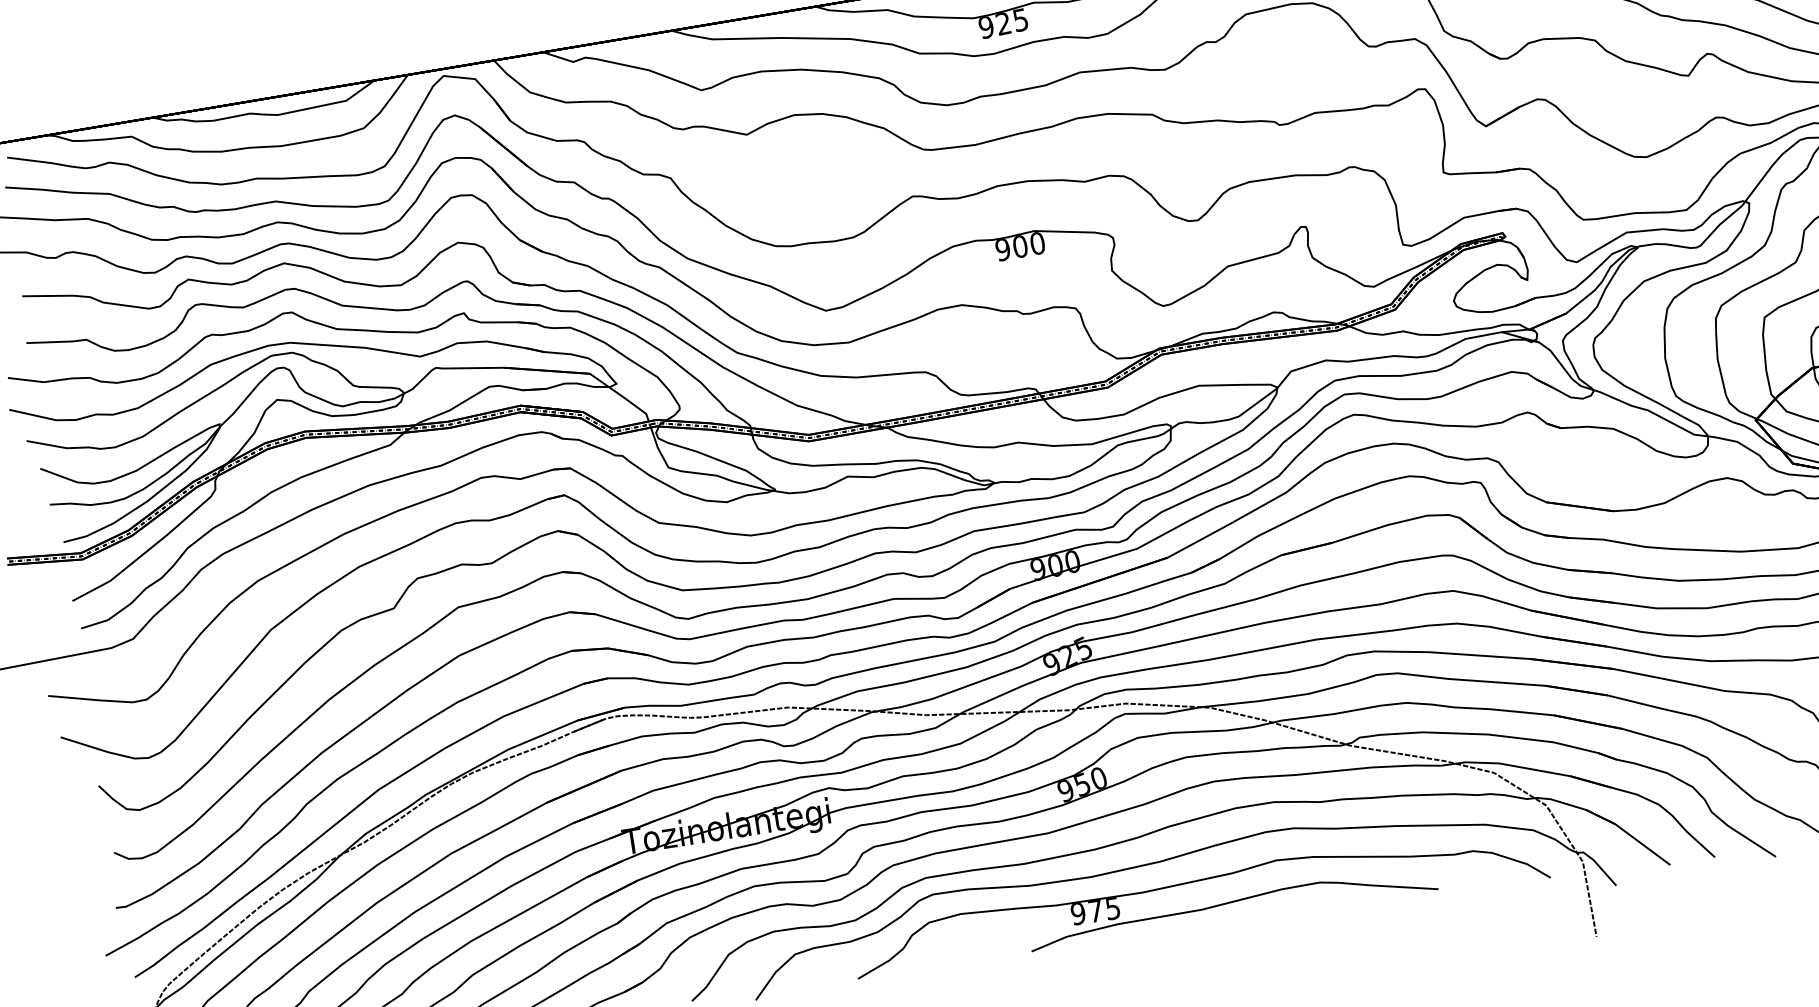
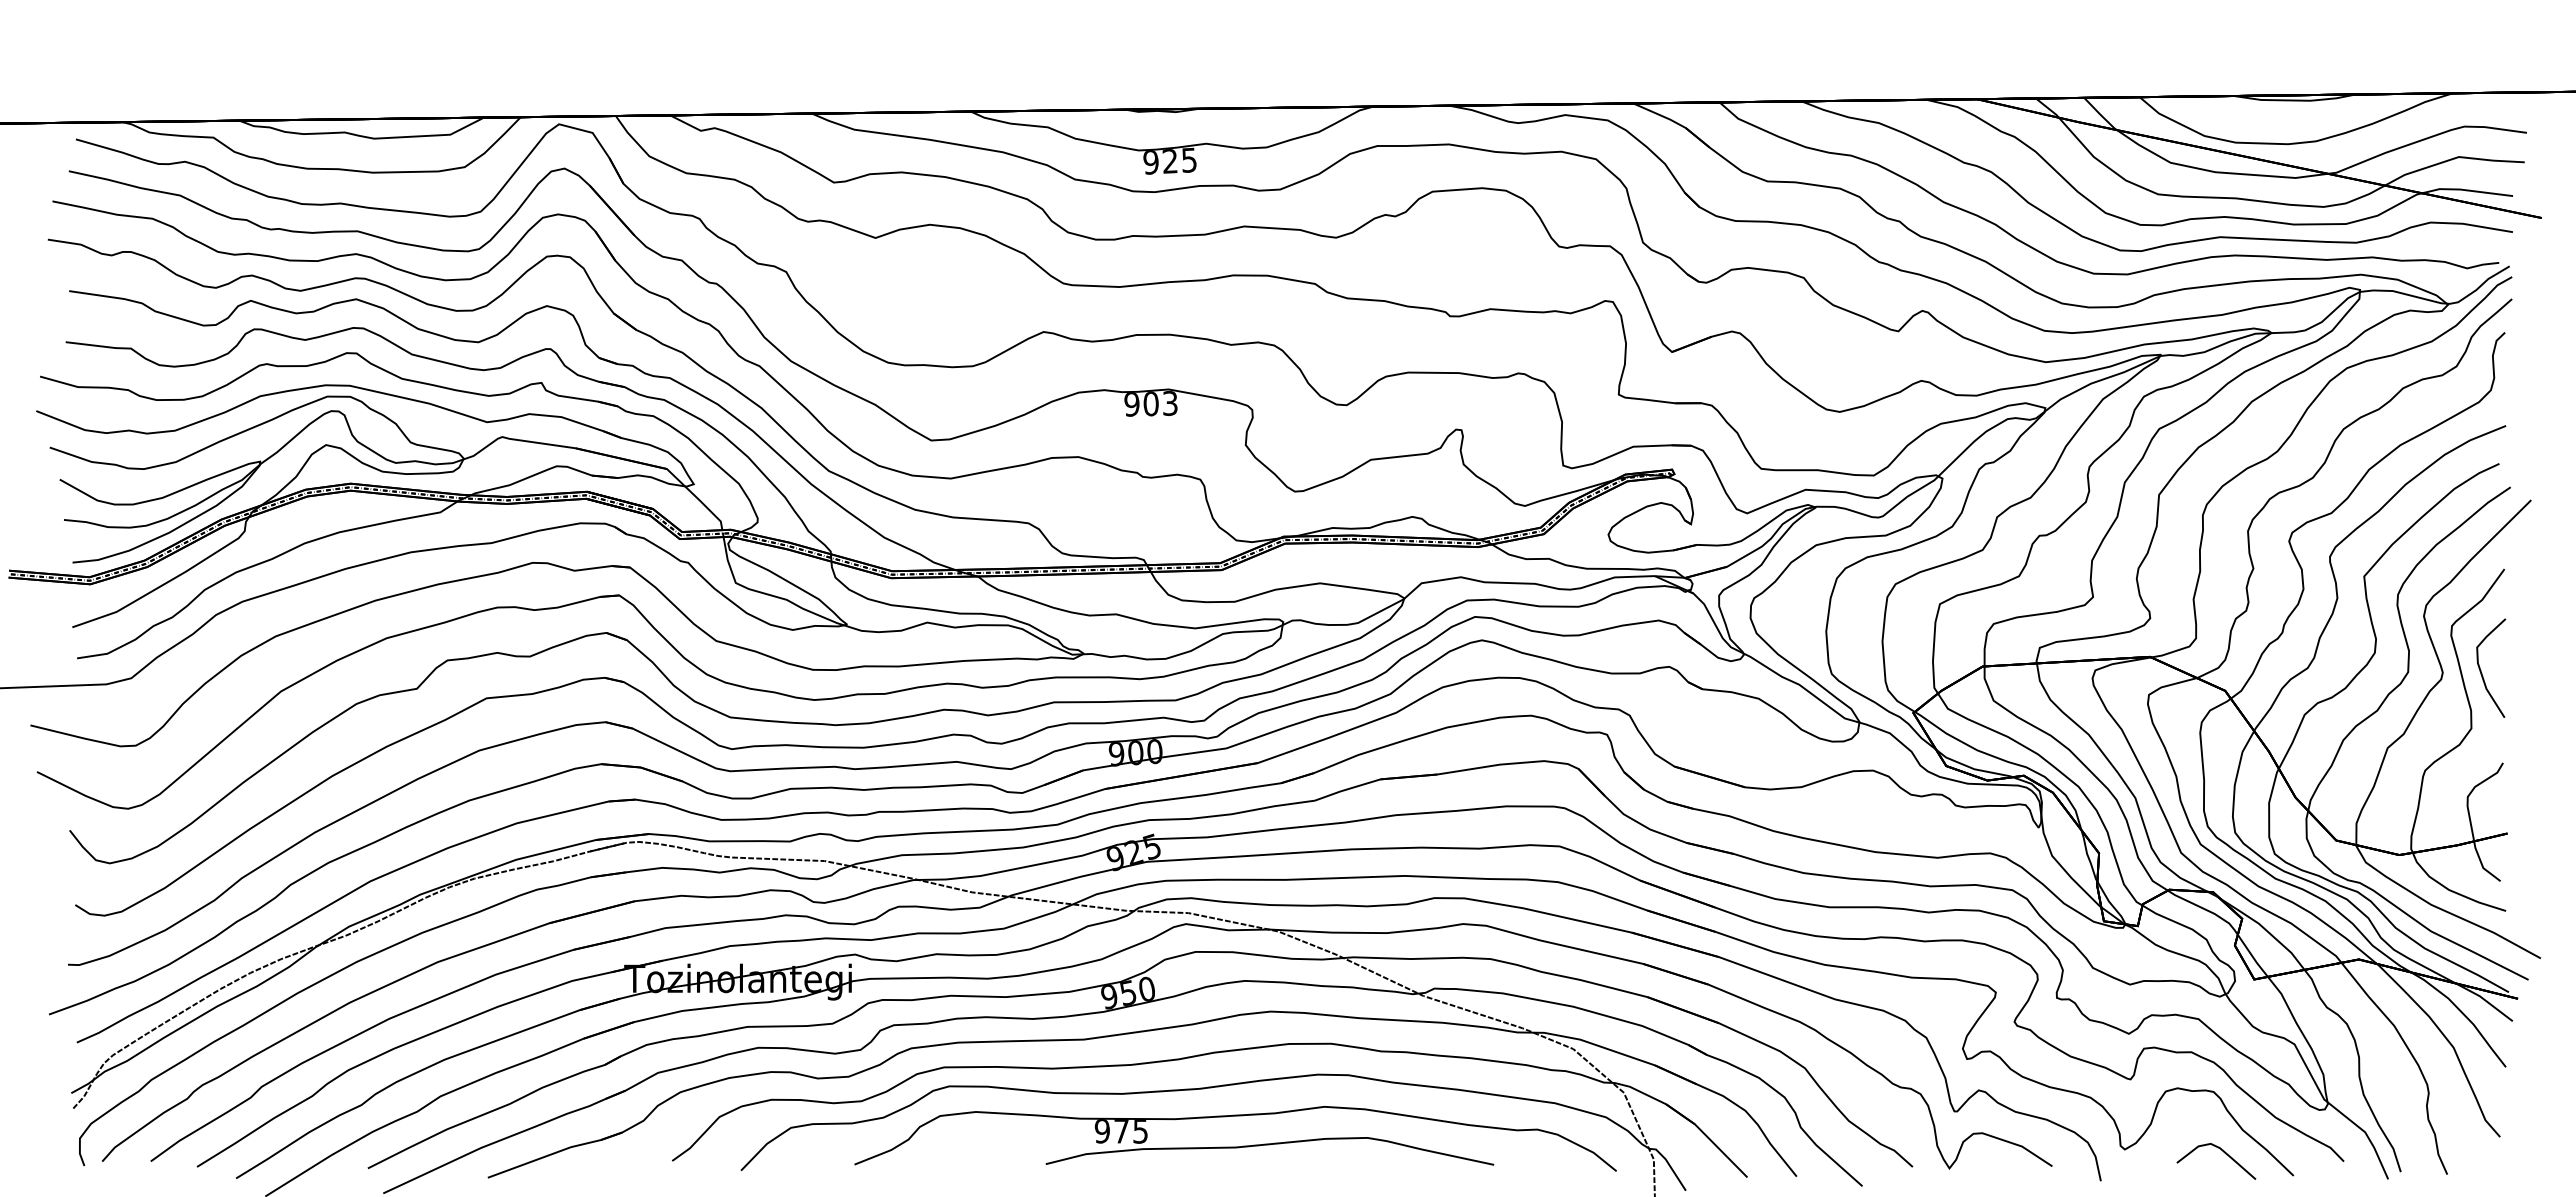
text: (1036, 243) -> (1169, 403), 900 -> 903

